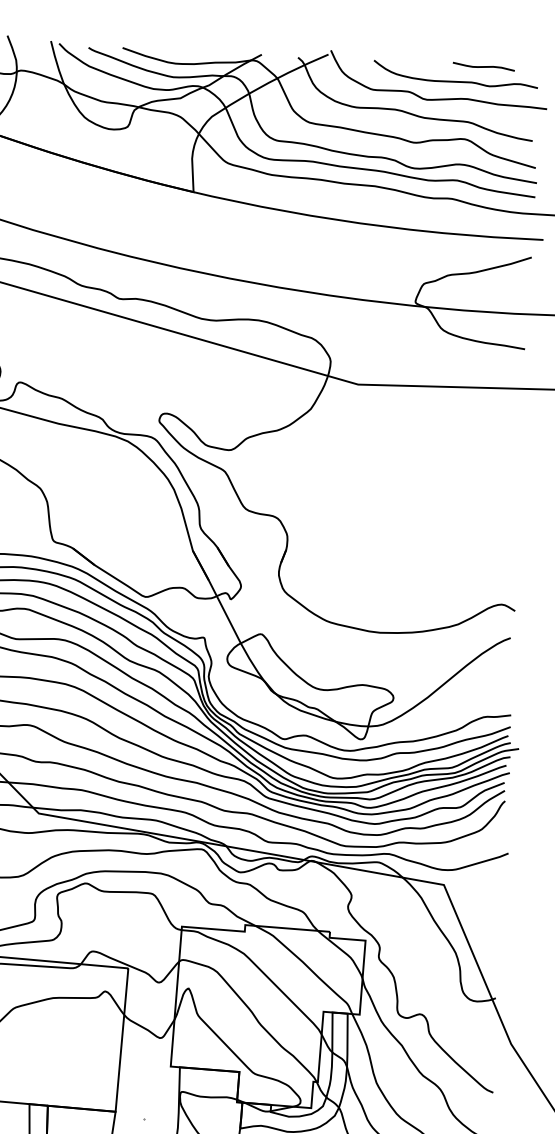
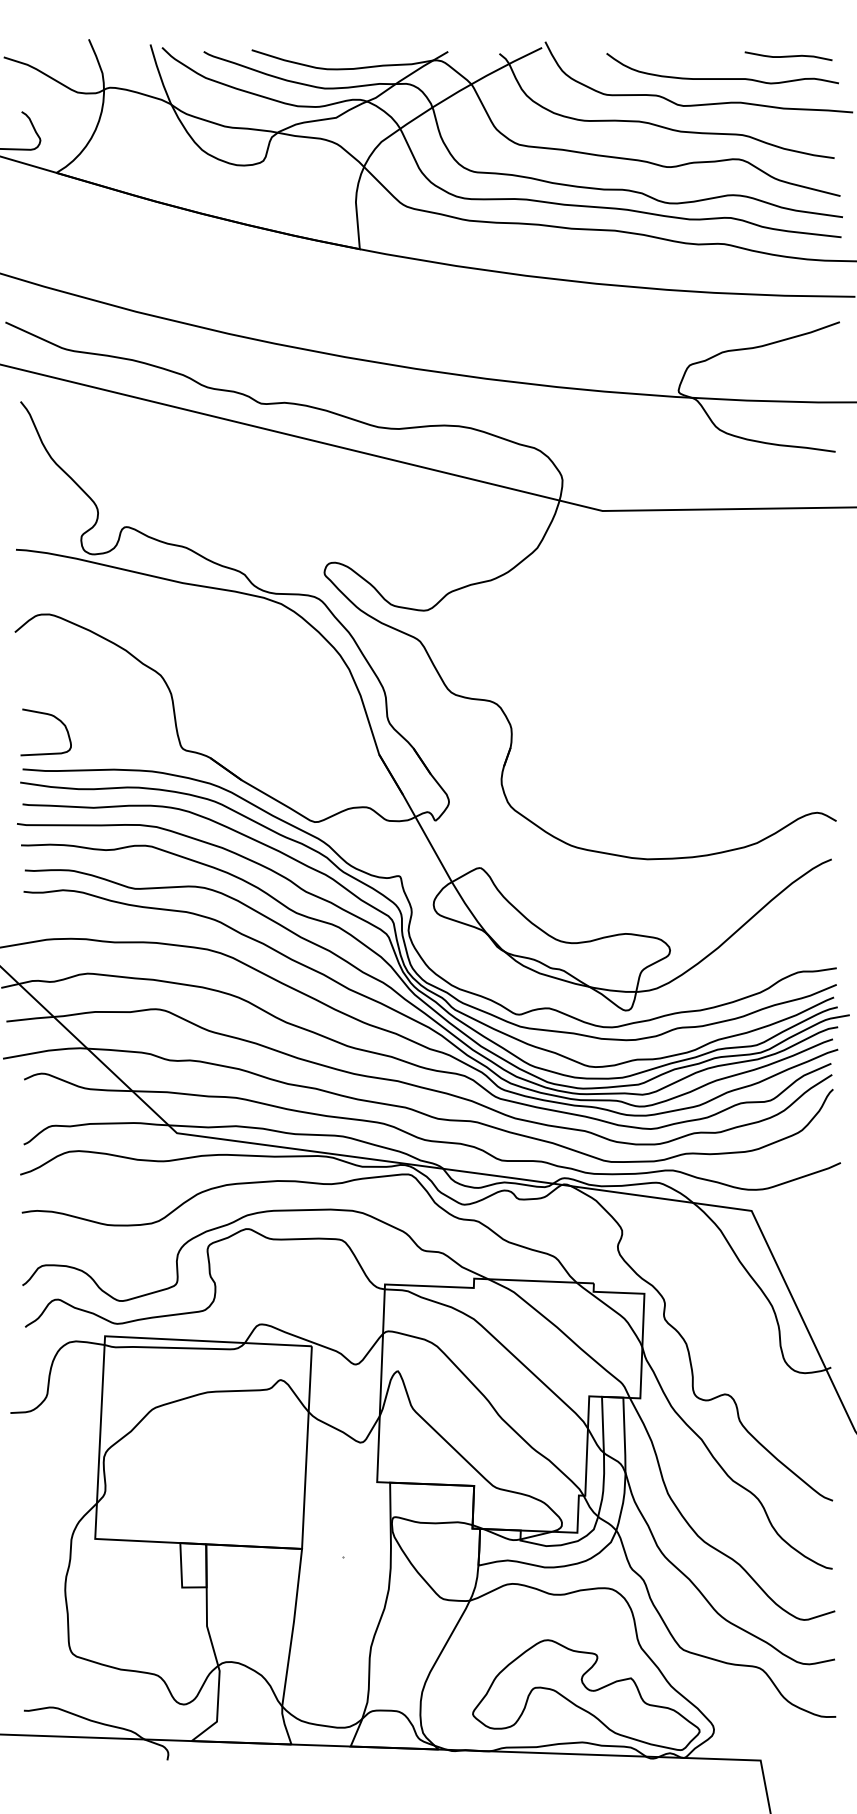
curve: (483, 66) -> (788, 56), moved

